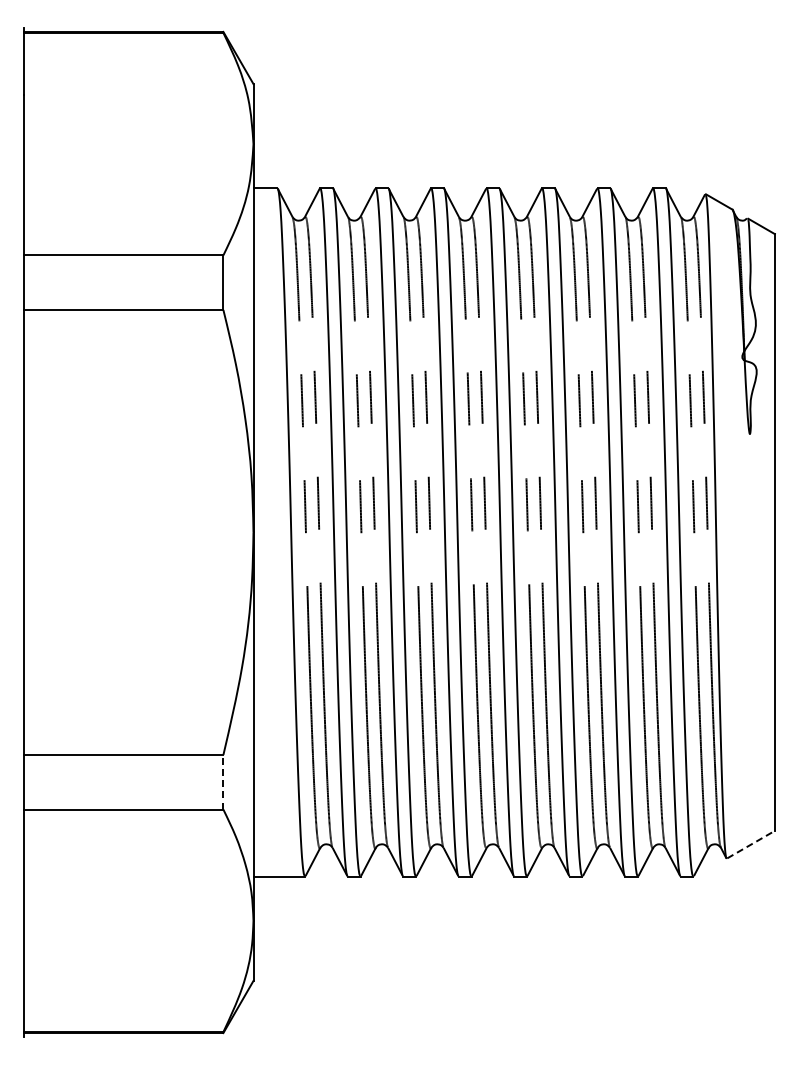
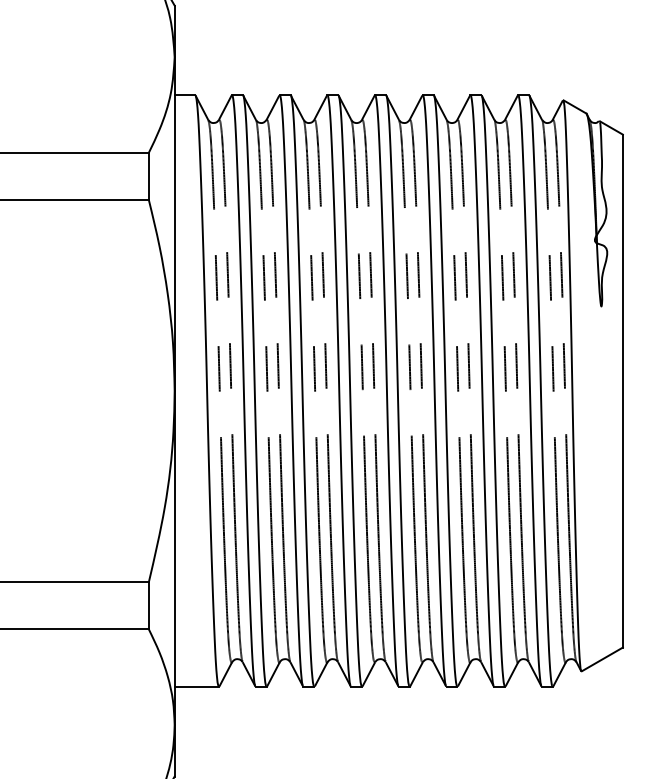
line: (223, 781) -> (148, 605), dashed -> solid
line: (751, 844) -> (602, 659), dashed -> solid

